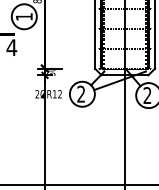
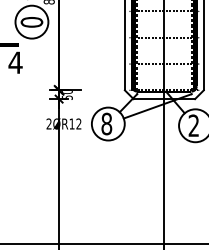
text: (23, 16) -> (30, 21), 1 -> 0
text: (81, 93) -> (107, 123), 2 -> 8

